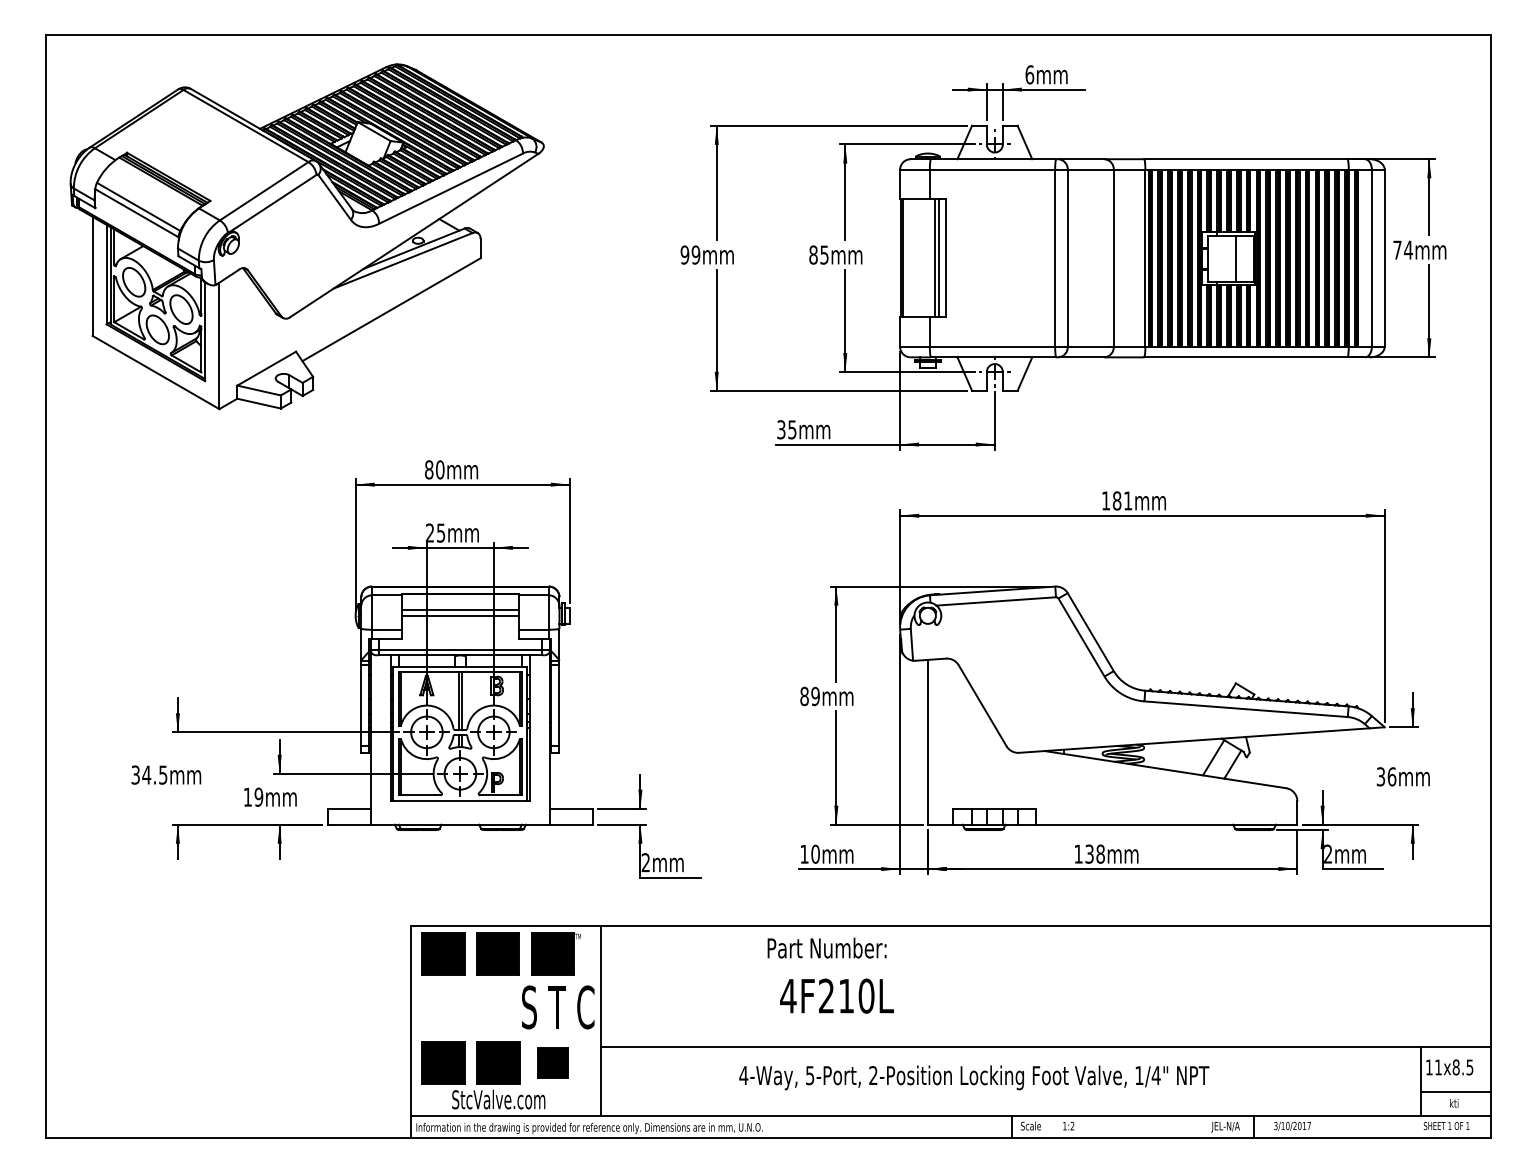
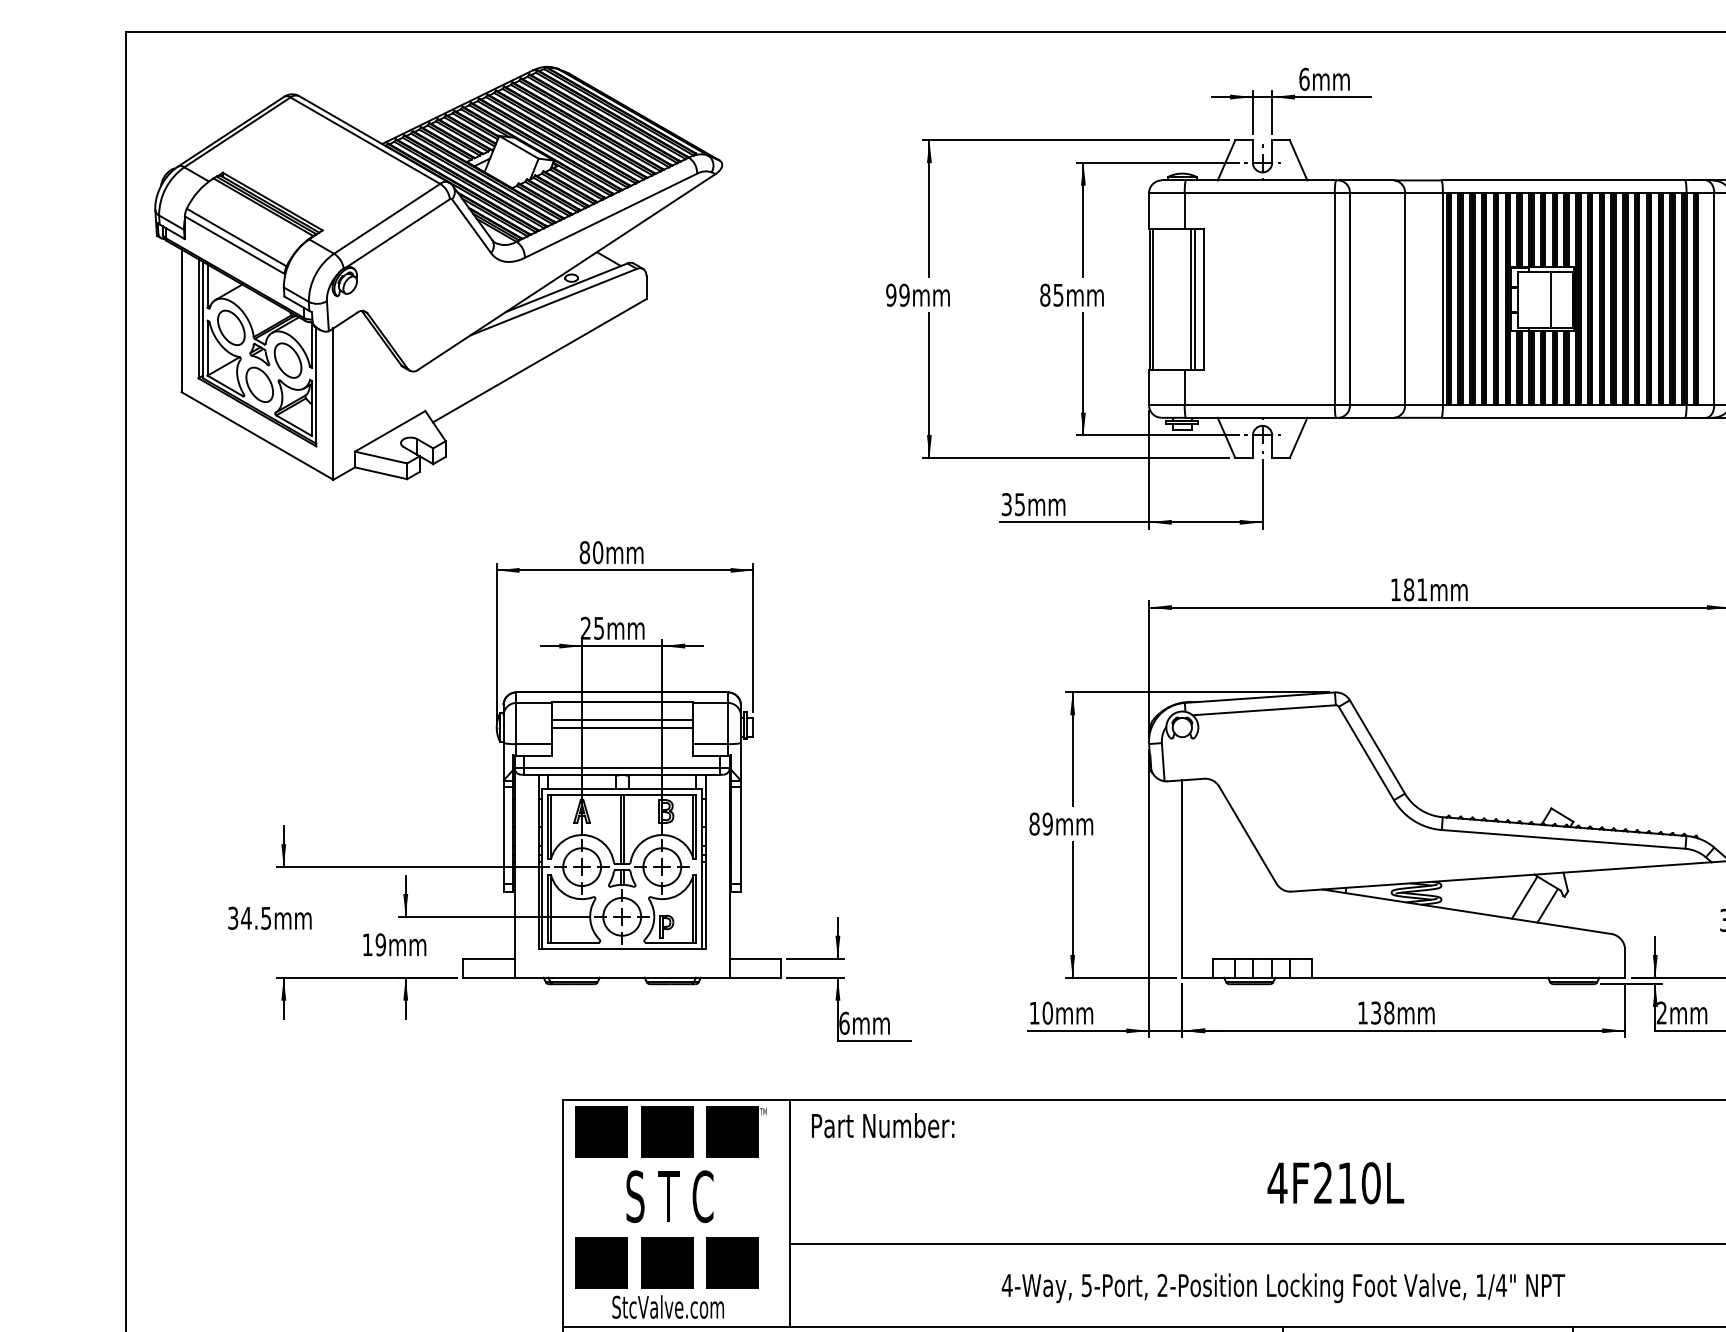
text: (645, 862) -> (844, 1023), 2mm -> 6mm
text: (826, 947) -> (882, 1124), moved
text: (836, 995) -> (1335, 1182), moved
text: (558, 1007) -> (670, 1196), moved
part: (552, 1062) -> (732, 1262), size x1.43
text: (974, 1077) -> (1283, 1287), moved

